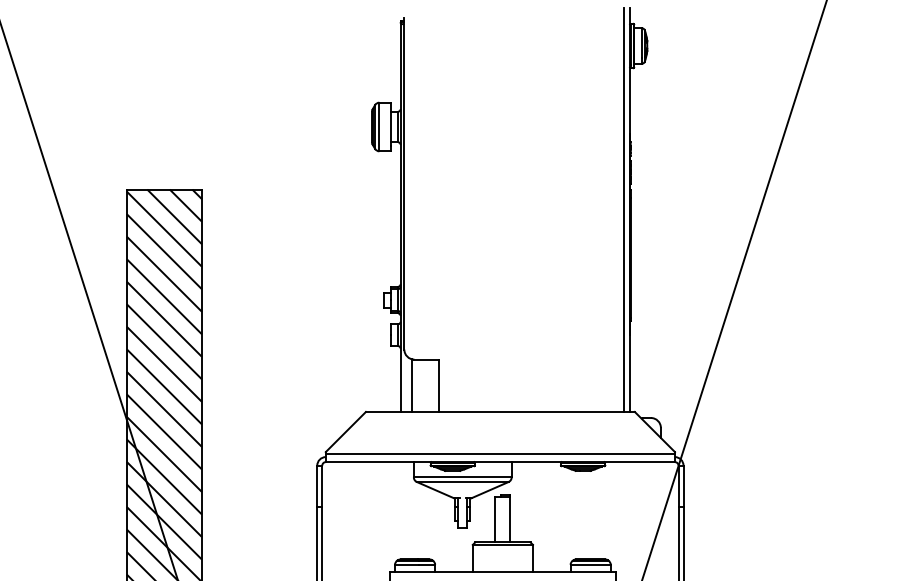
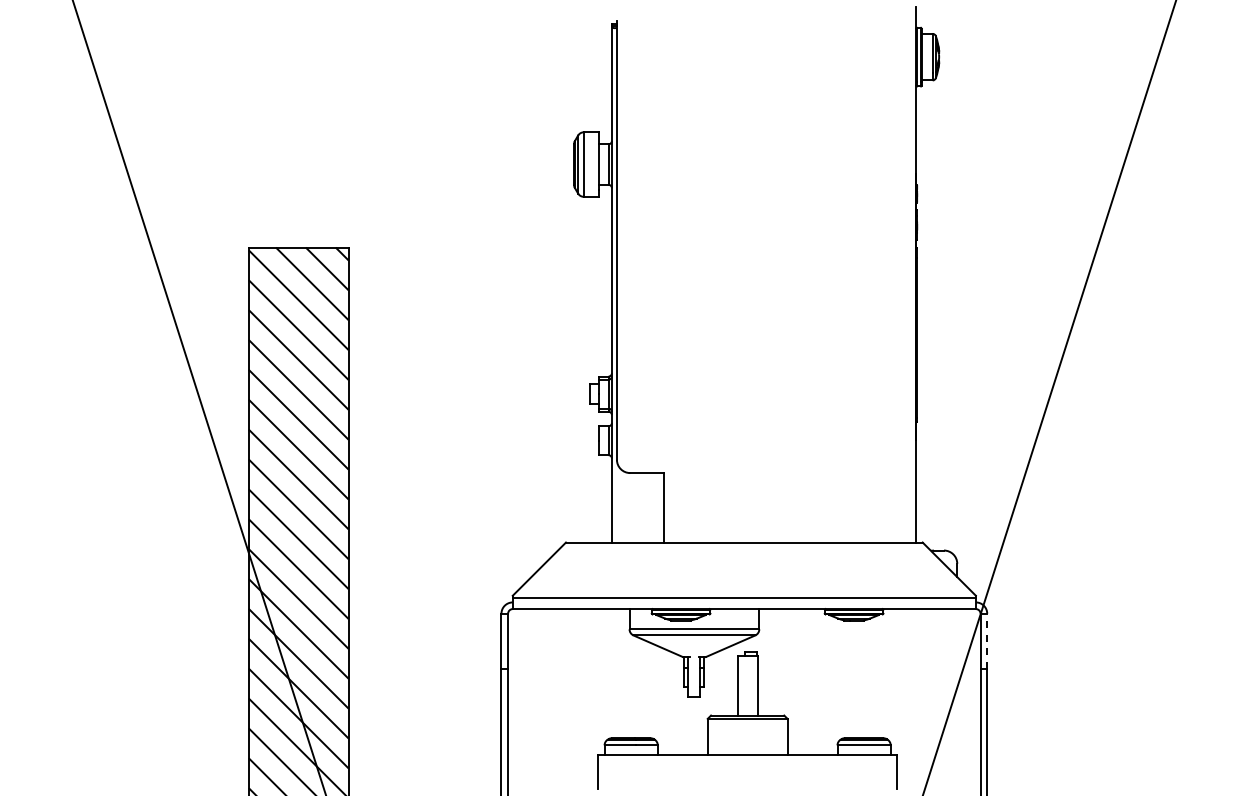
line: (624, 209) -> (908, 274), removed
line: (411, 385) -> (626, 507), removed
line: (683, 486) -> (987, 641), solid -> dashed

